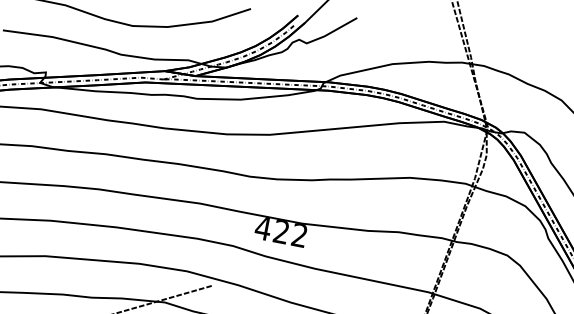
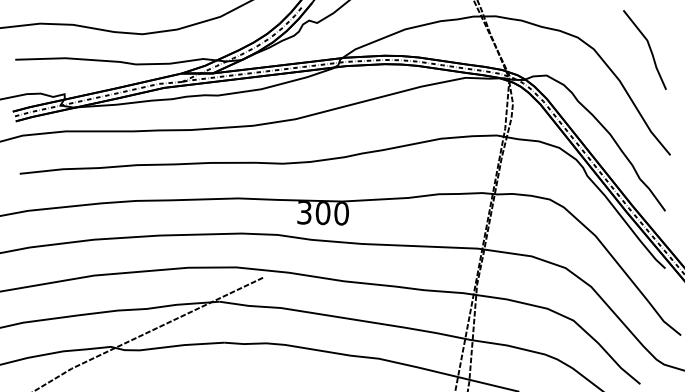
text: (280, 232) -> (322, 213), 422 -> 300

